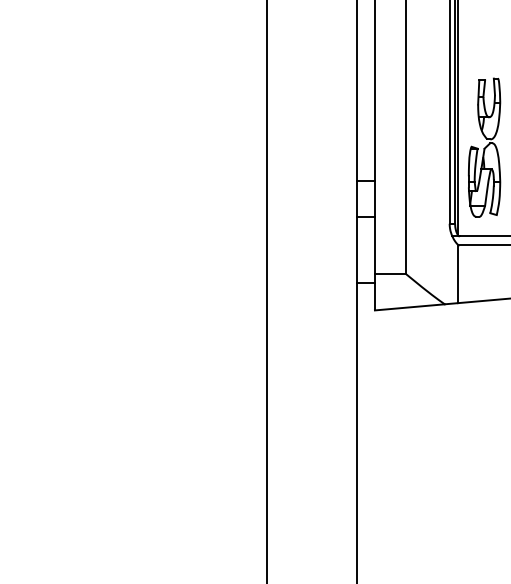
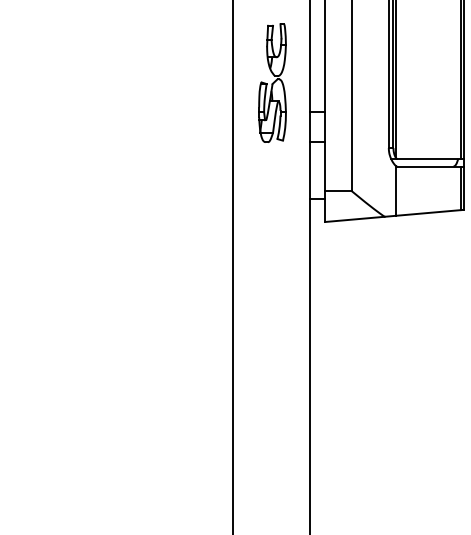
part: (484, 146) -> (272, 82), moved

